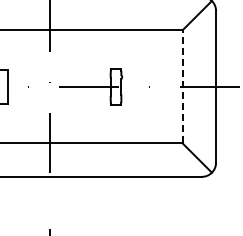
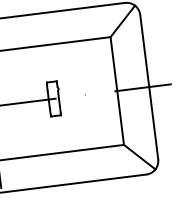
line: (182, 86) -> (117, 90), dashed -> solid

